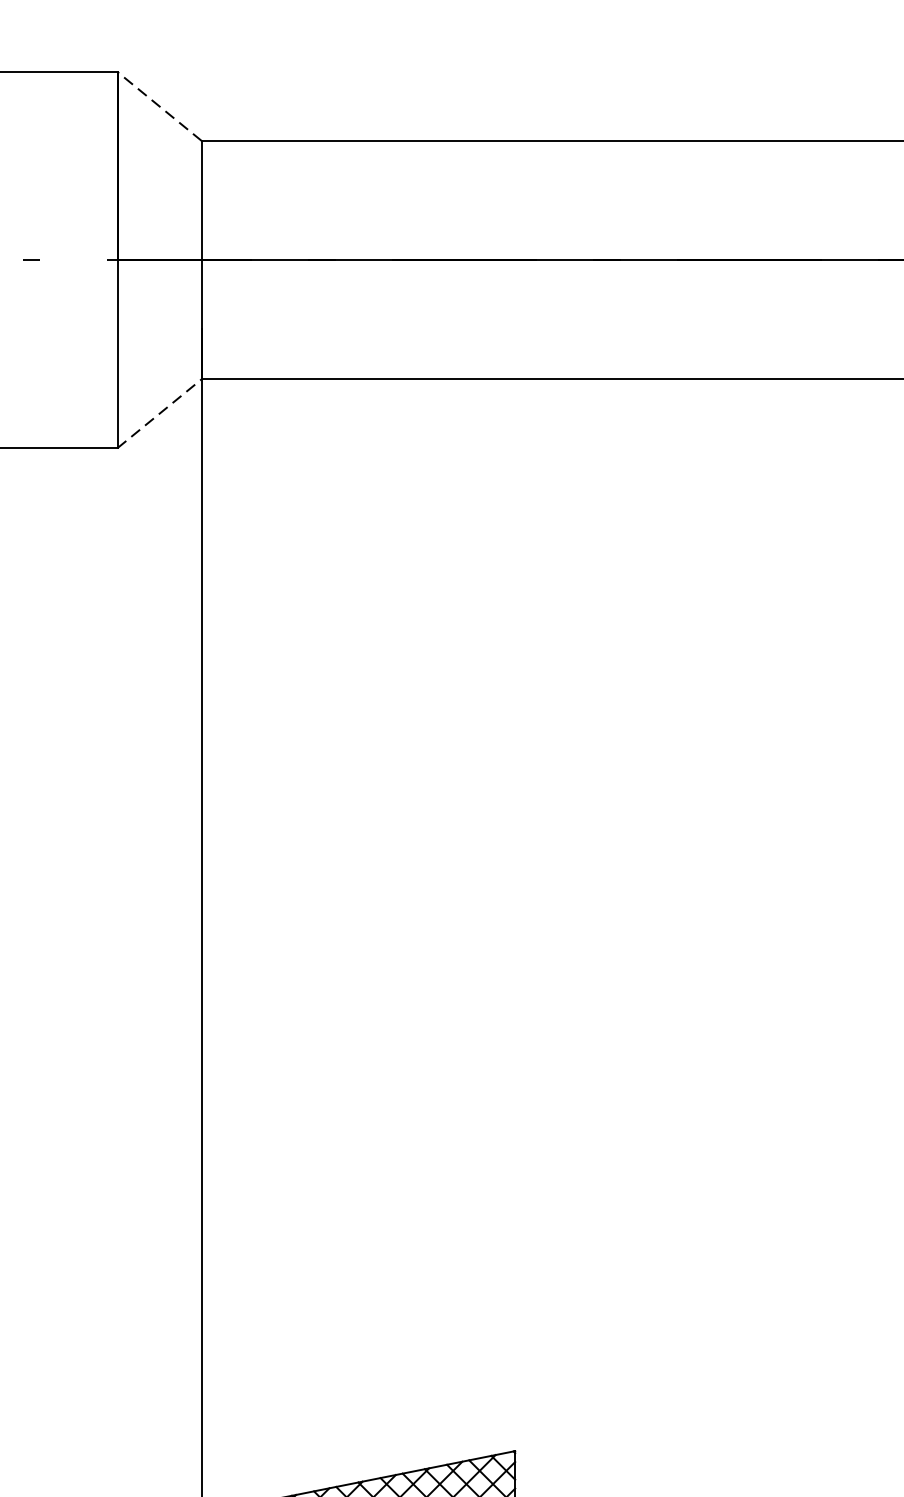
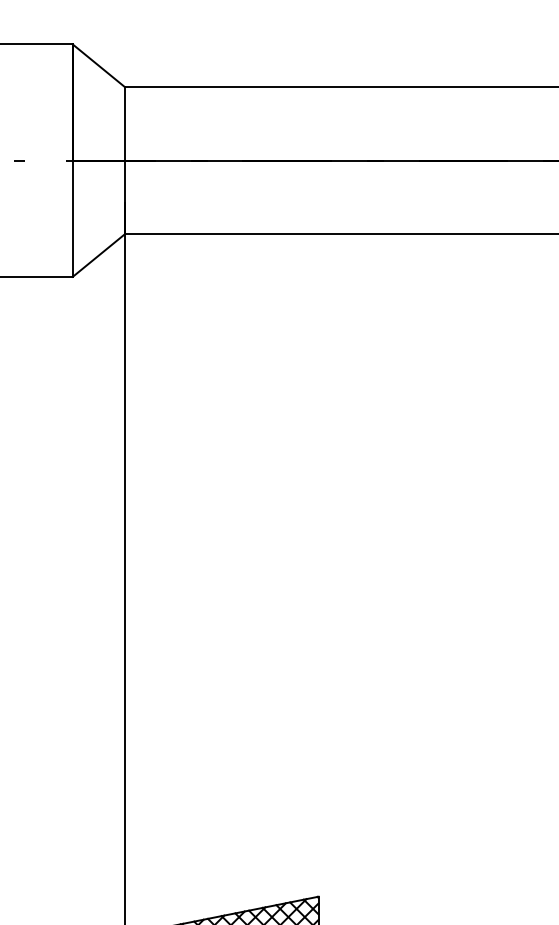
line: (159, 106) -> (98, 65), dashed -> solid
line: (159, 413) -> (98, 255), dashed -> solid

